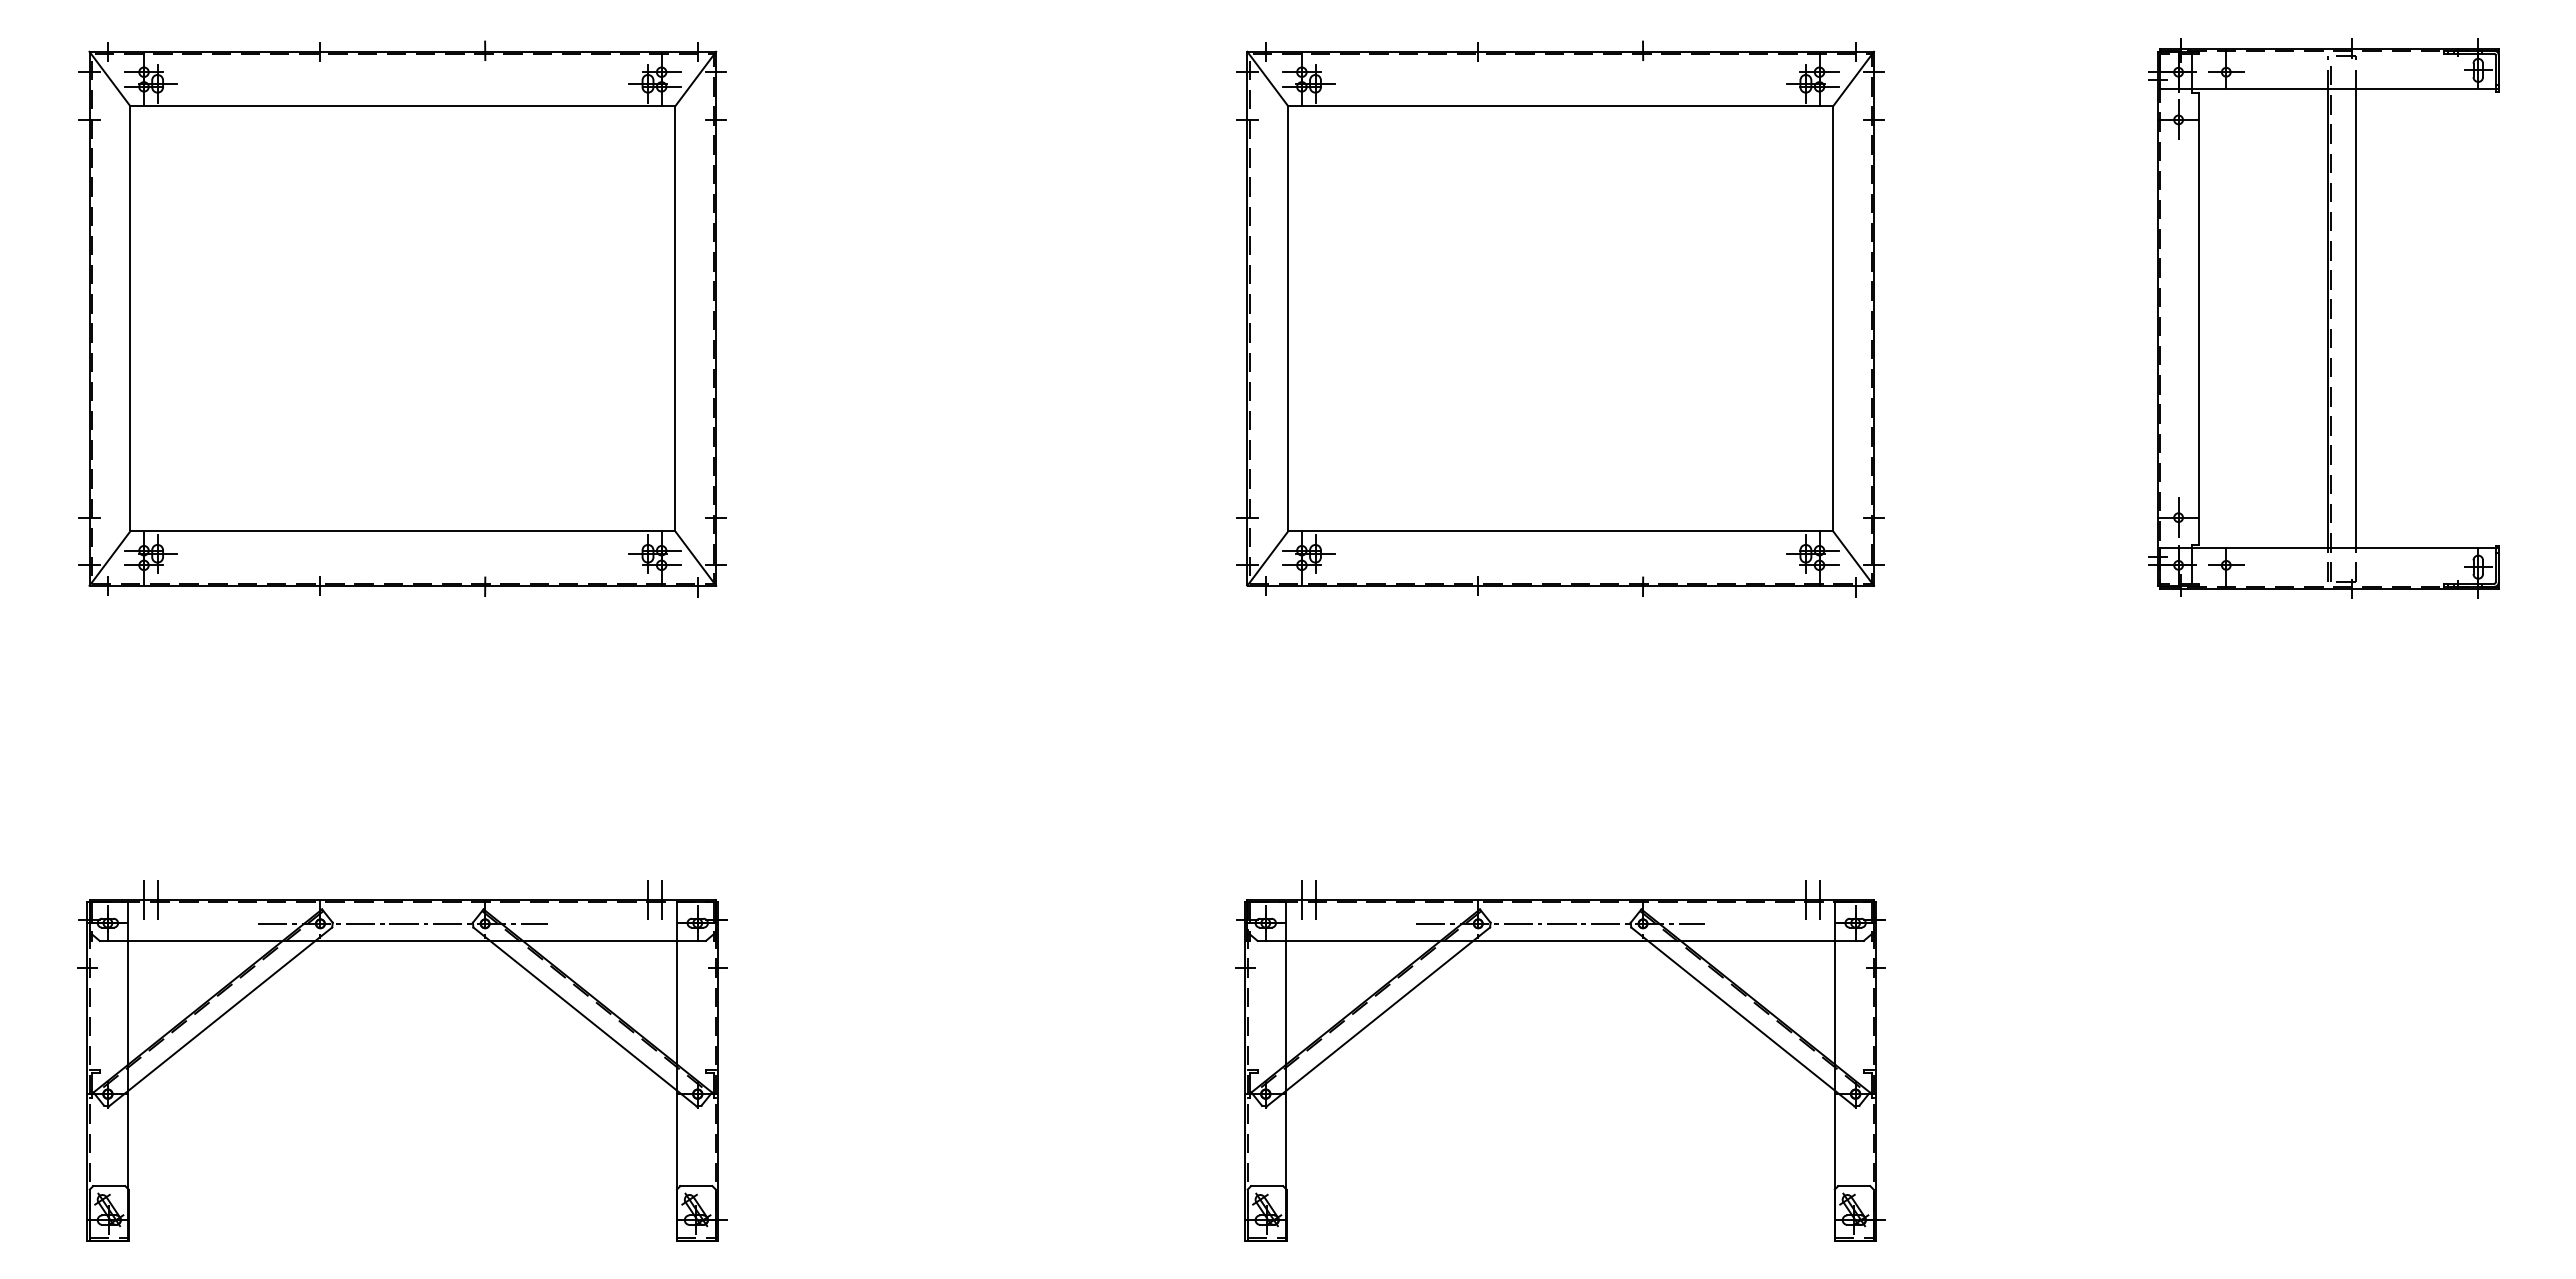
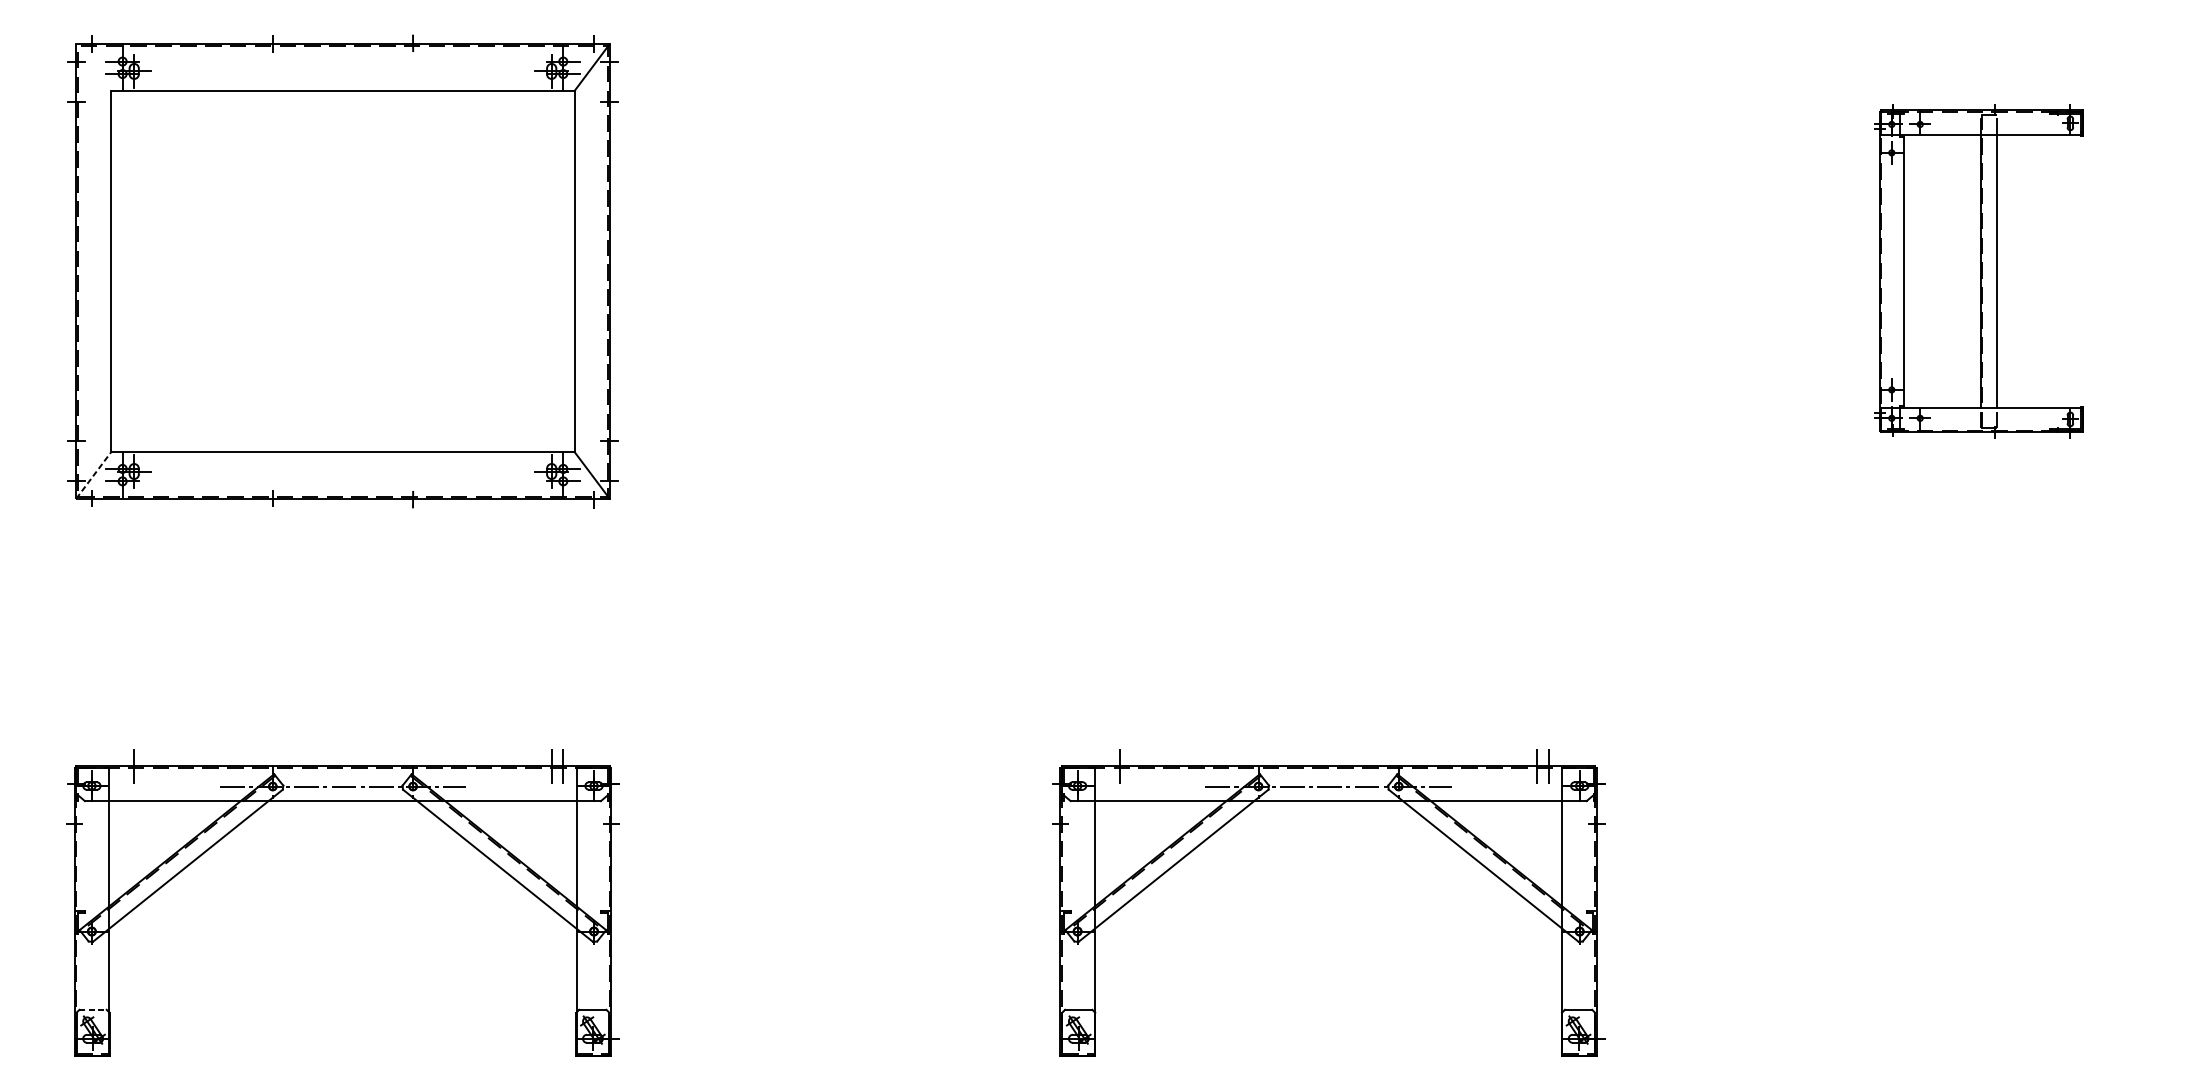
line: (109, 78) -> (93, 66), removed
part: (1560, 318) -> (1328, 271), removed
part: (2323, 318) -> (1978, 271), size x0.7
line: (110, 558) -> (94, 475), solid -> dashed
line: (144, 899) -> (123, 765), removed
line: (1301, 899) -> (1107, 765), removed
line: (109, 1186) -> (93, 1010), solid -> dashed

